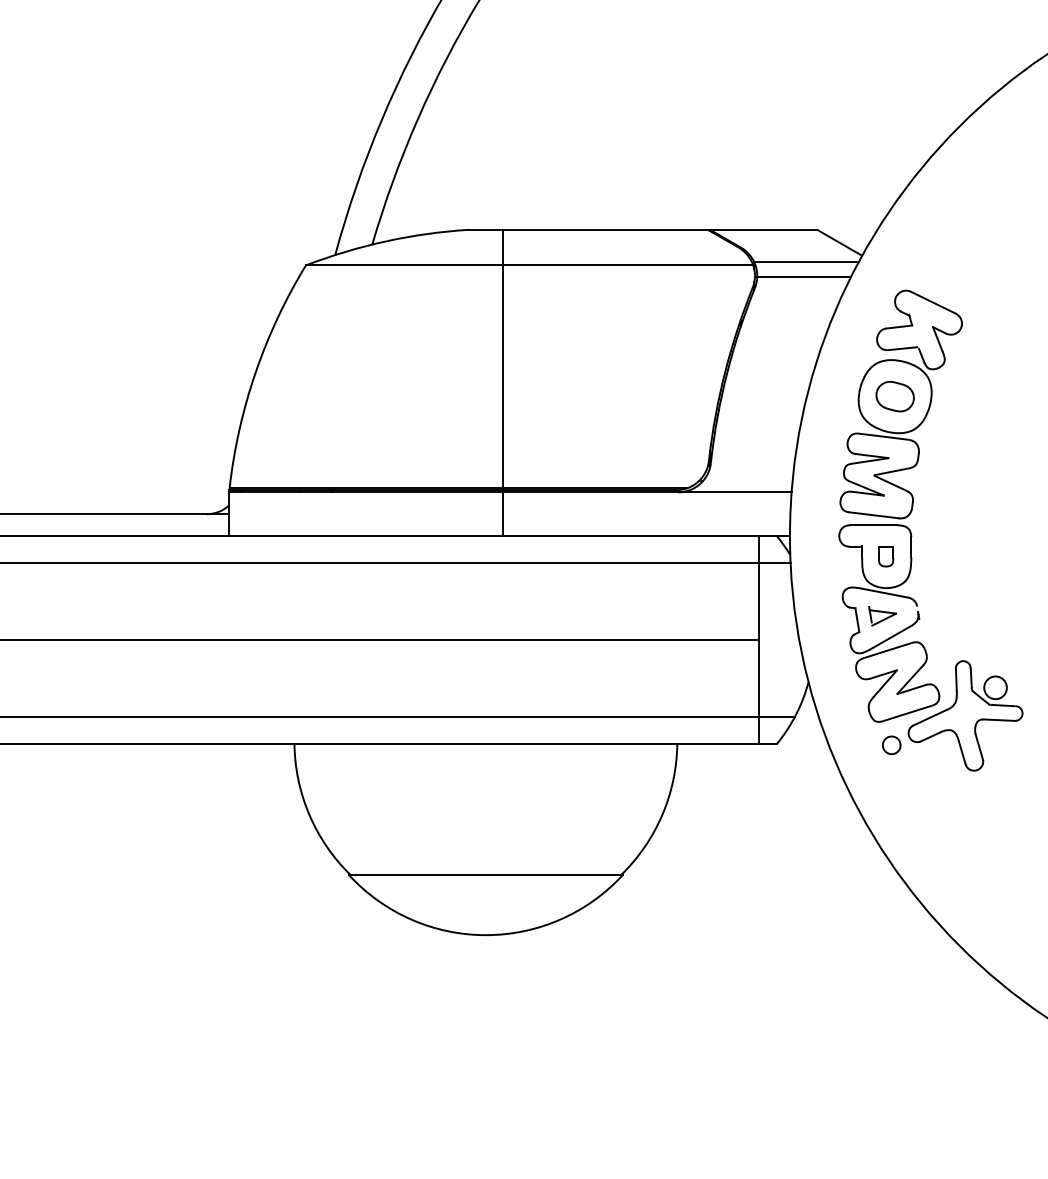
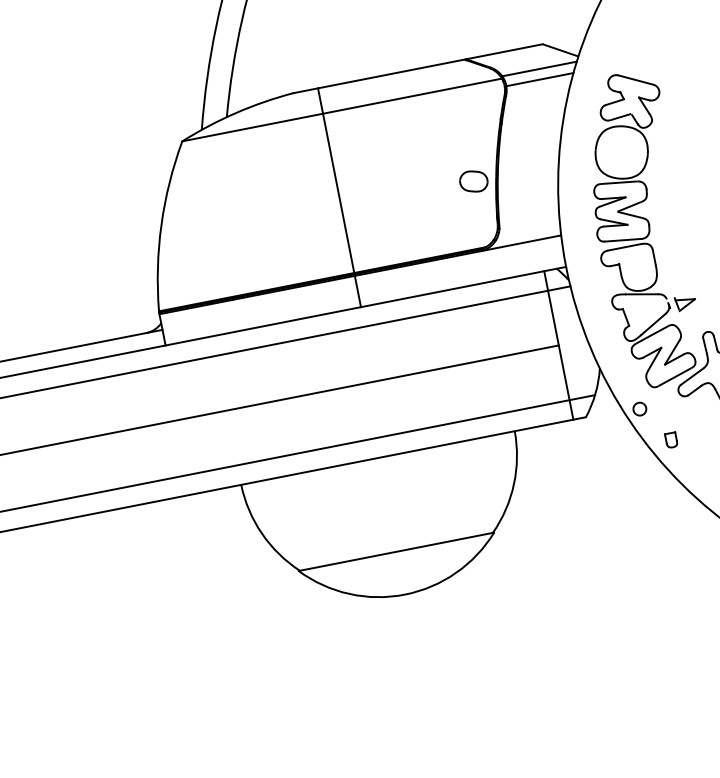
part: (894, 396) -> (473, 181), moved
part: (886, 556) -> (671, 440), moved
part: (882, 616) -> (685, 303), moved
part: (891, 745) -> (639, 409), moved

